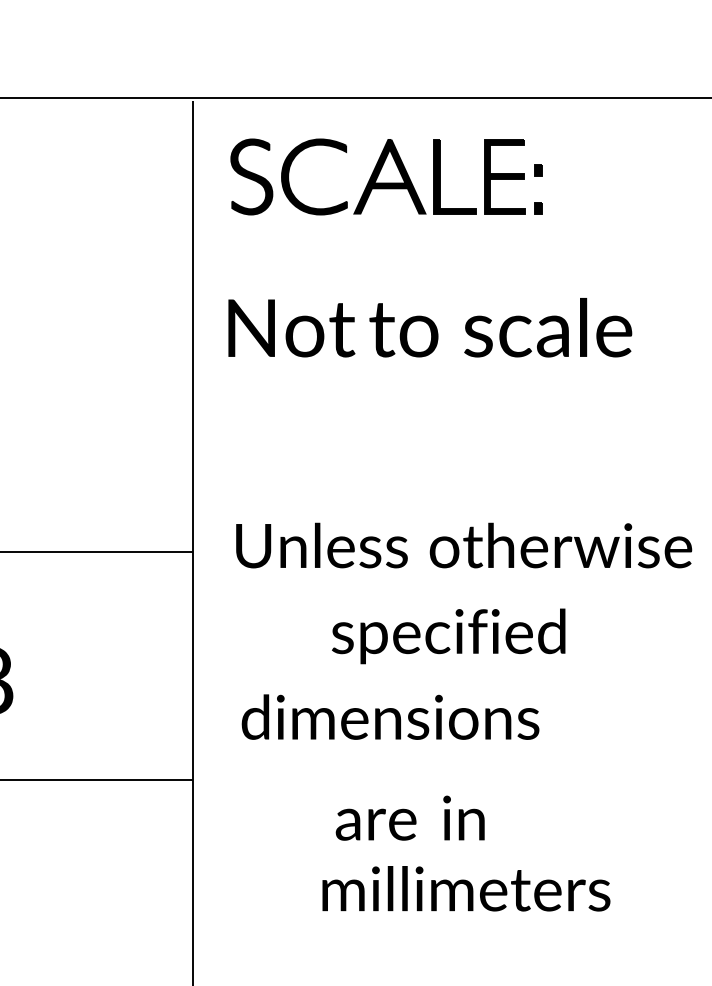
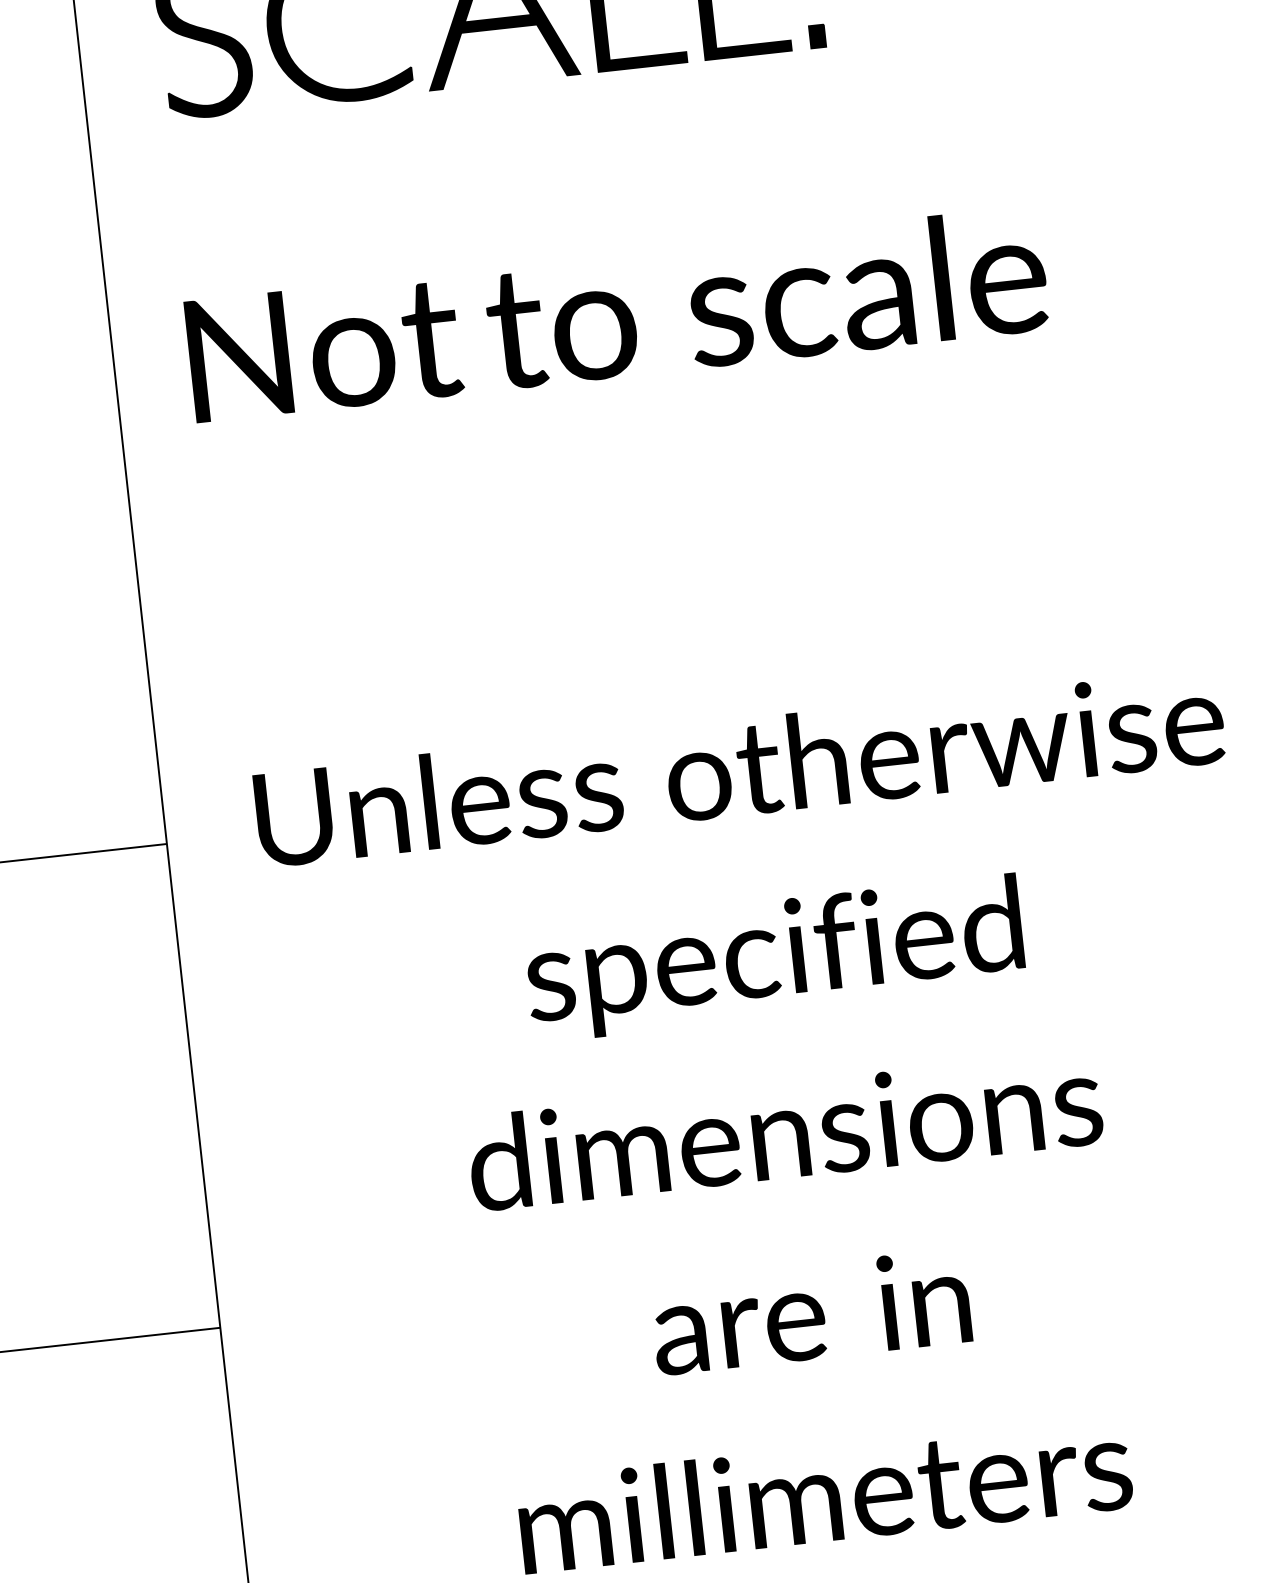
text: (448, 636) -> (774, 958), moved
text: (390, 716) -> (784, 1129), moved
text: (409, 817) -> (809, 1310), moved

